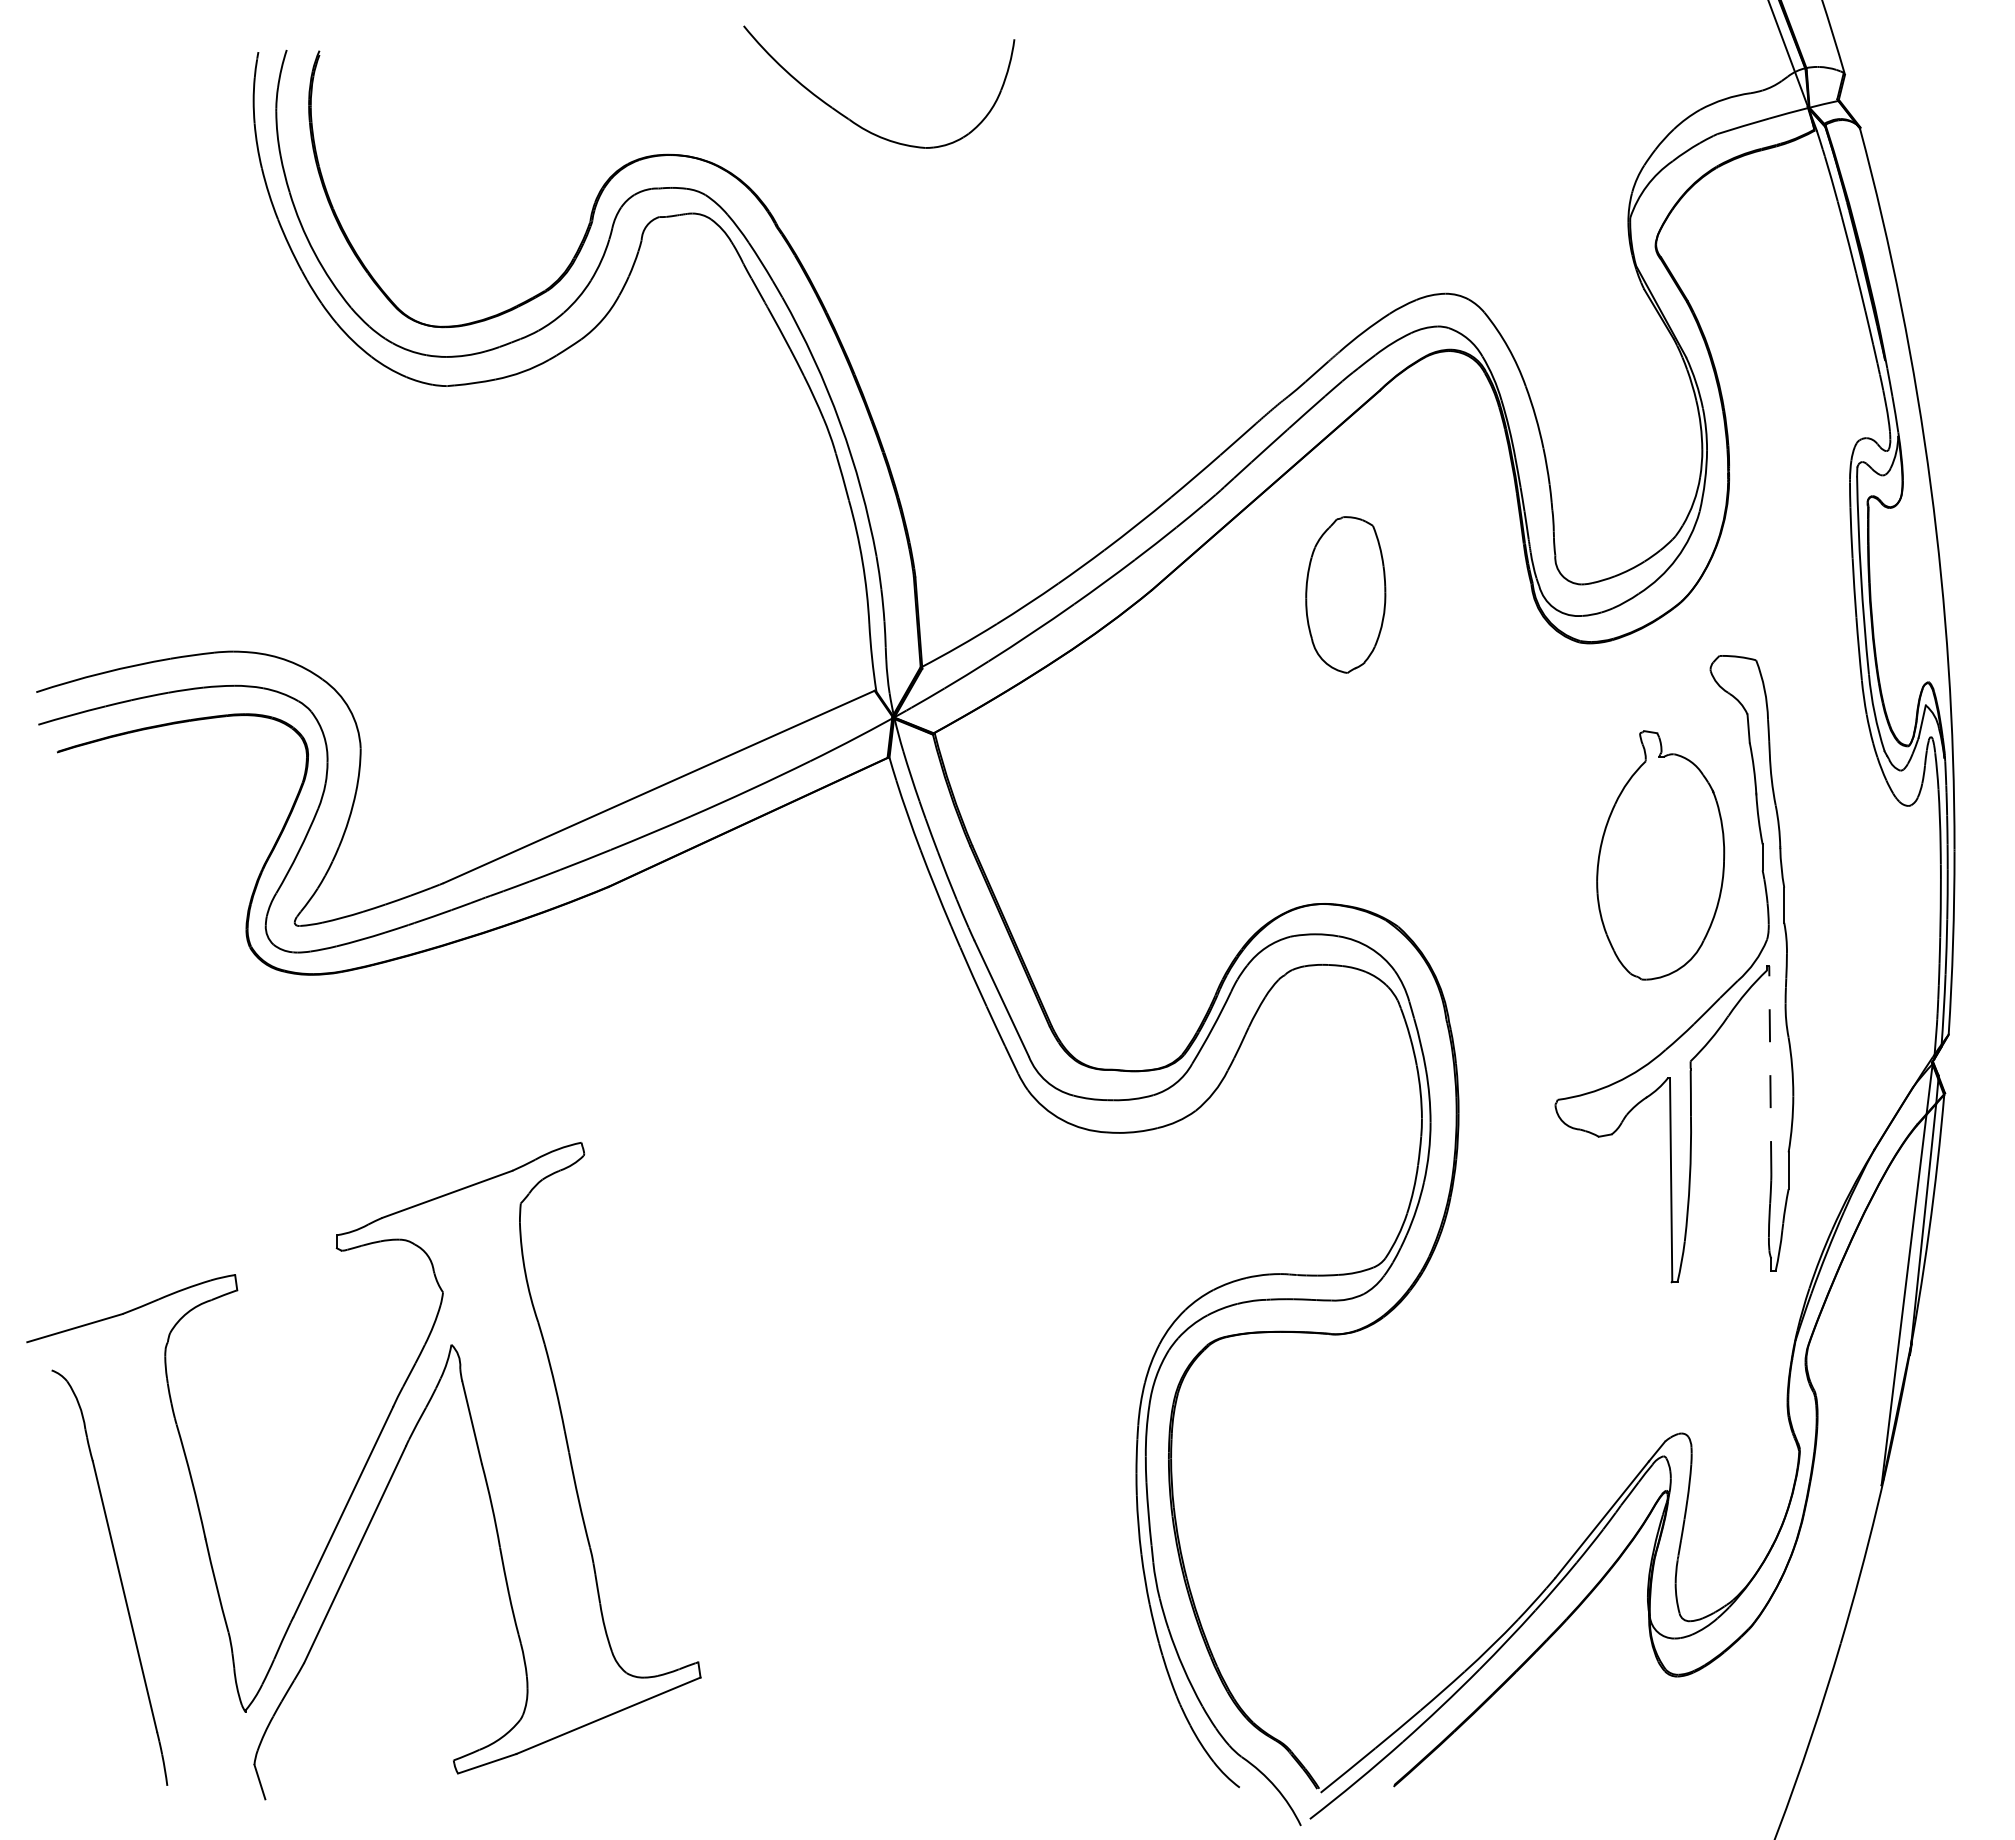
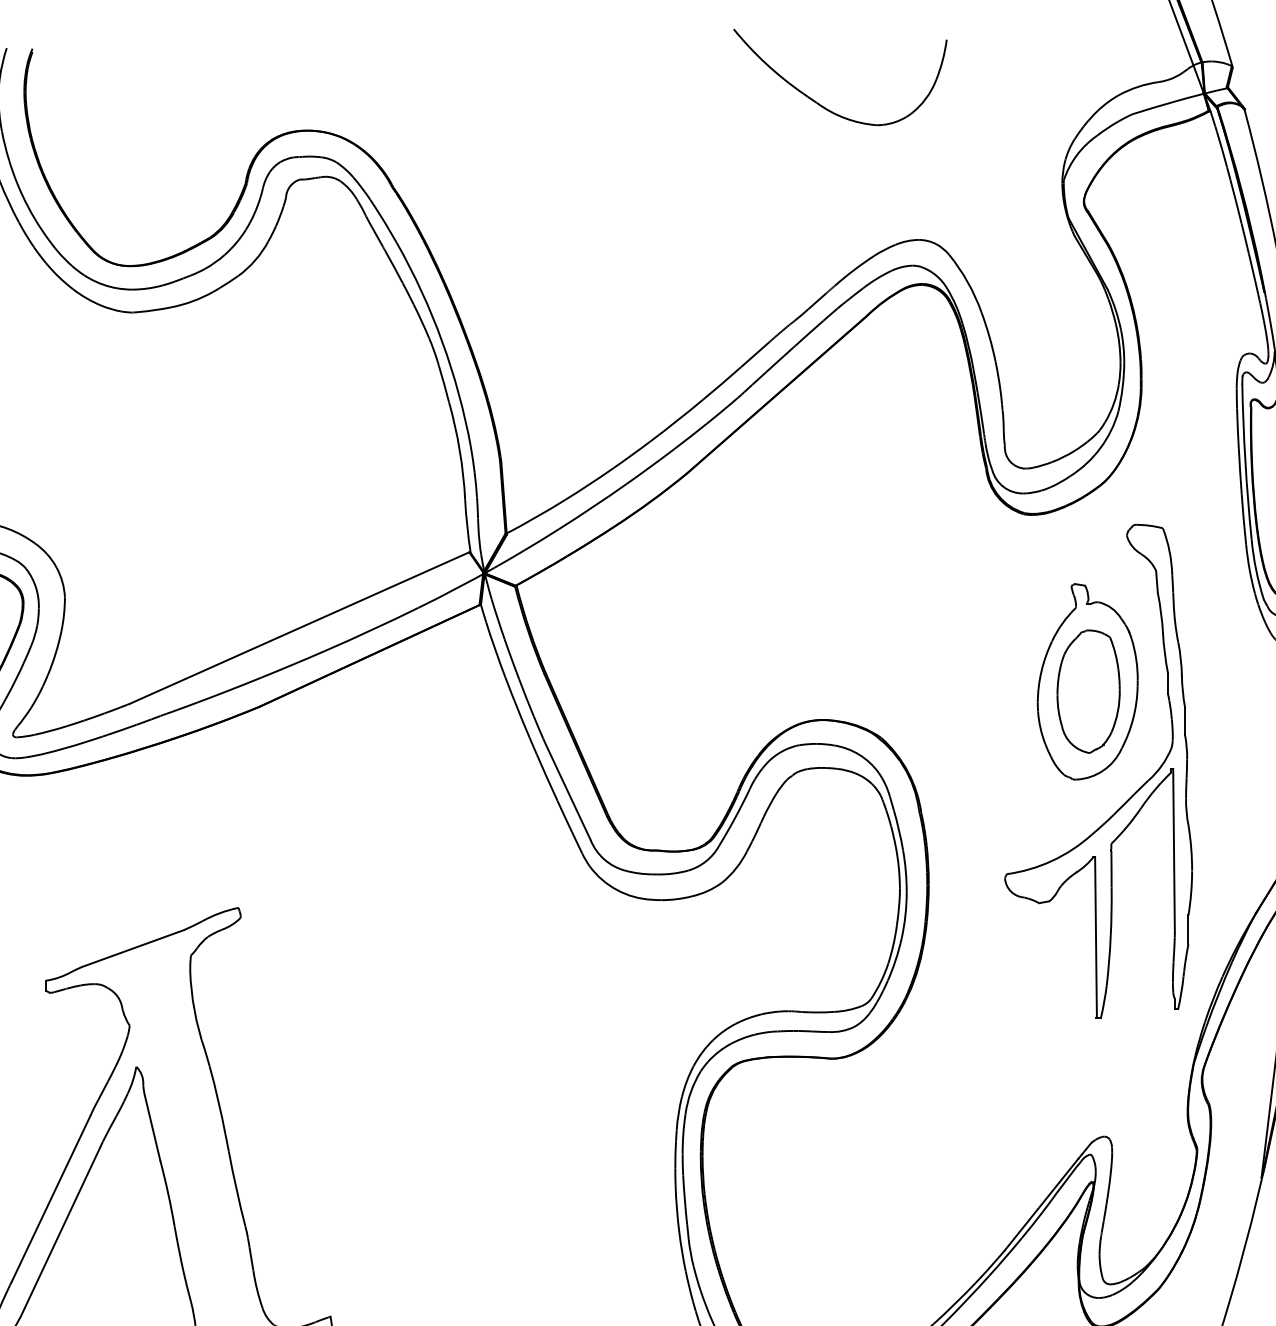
part: (855, 122) -> (821, 105), moved
part: (1345, 594) -> (1088, 691), moved
line: (1770, 1070) -> (1174, 851), dashed -> solid

